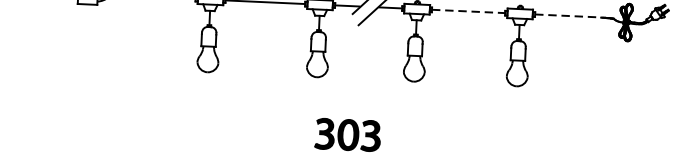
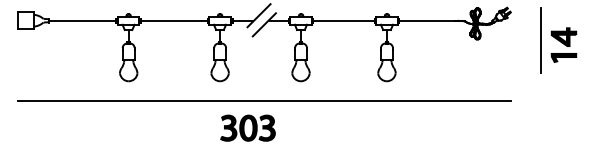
line: (468, 11) -> (343, 20), dashed -> solid
line: (568, 15) -> (427, 20), dashed -> solid
line: (367, 102) -> (263, 100), added

